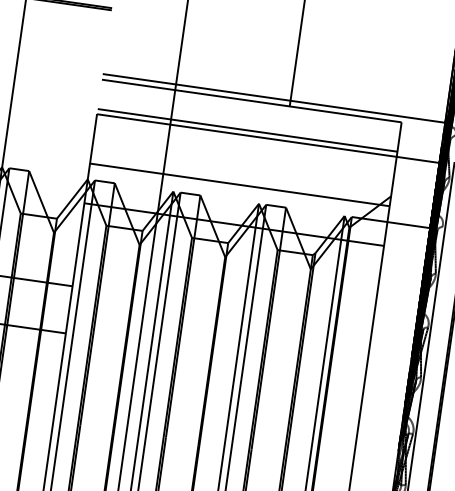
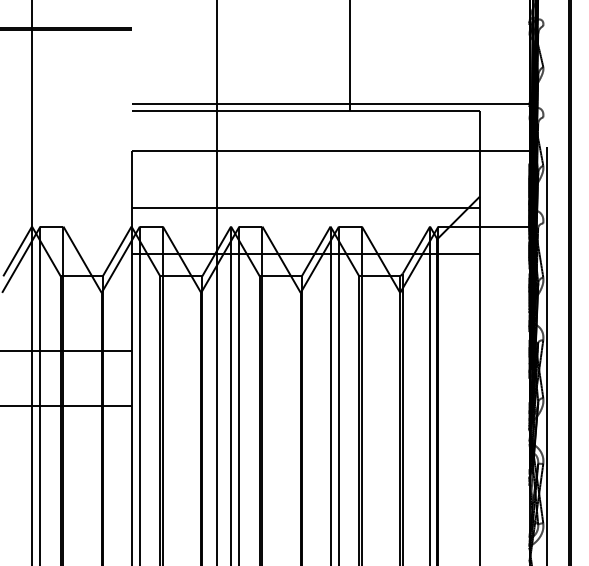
line: (247, 130) -> (305, 144), removed

